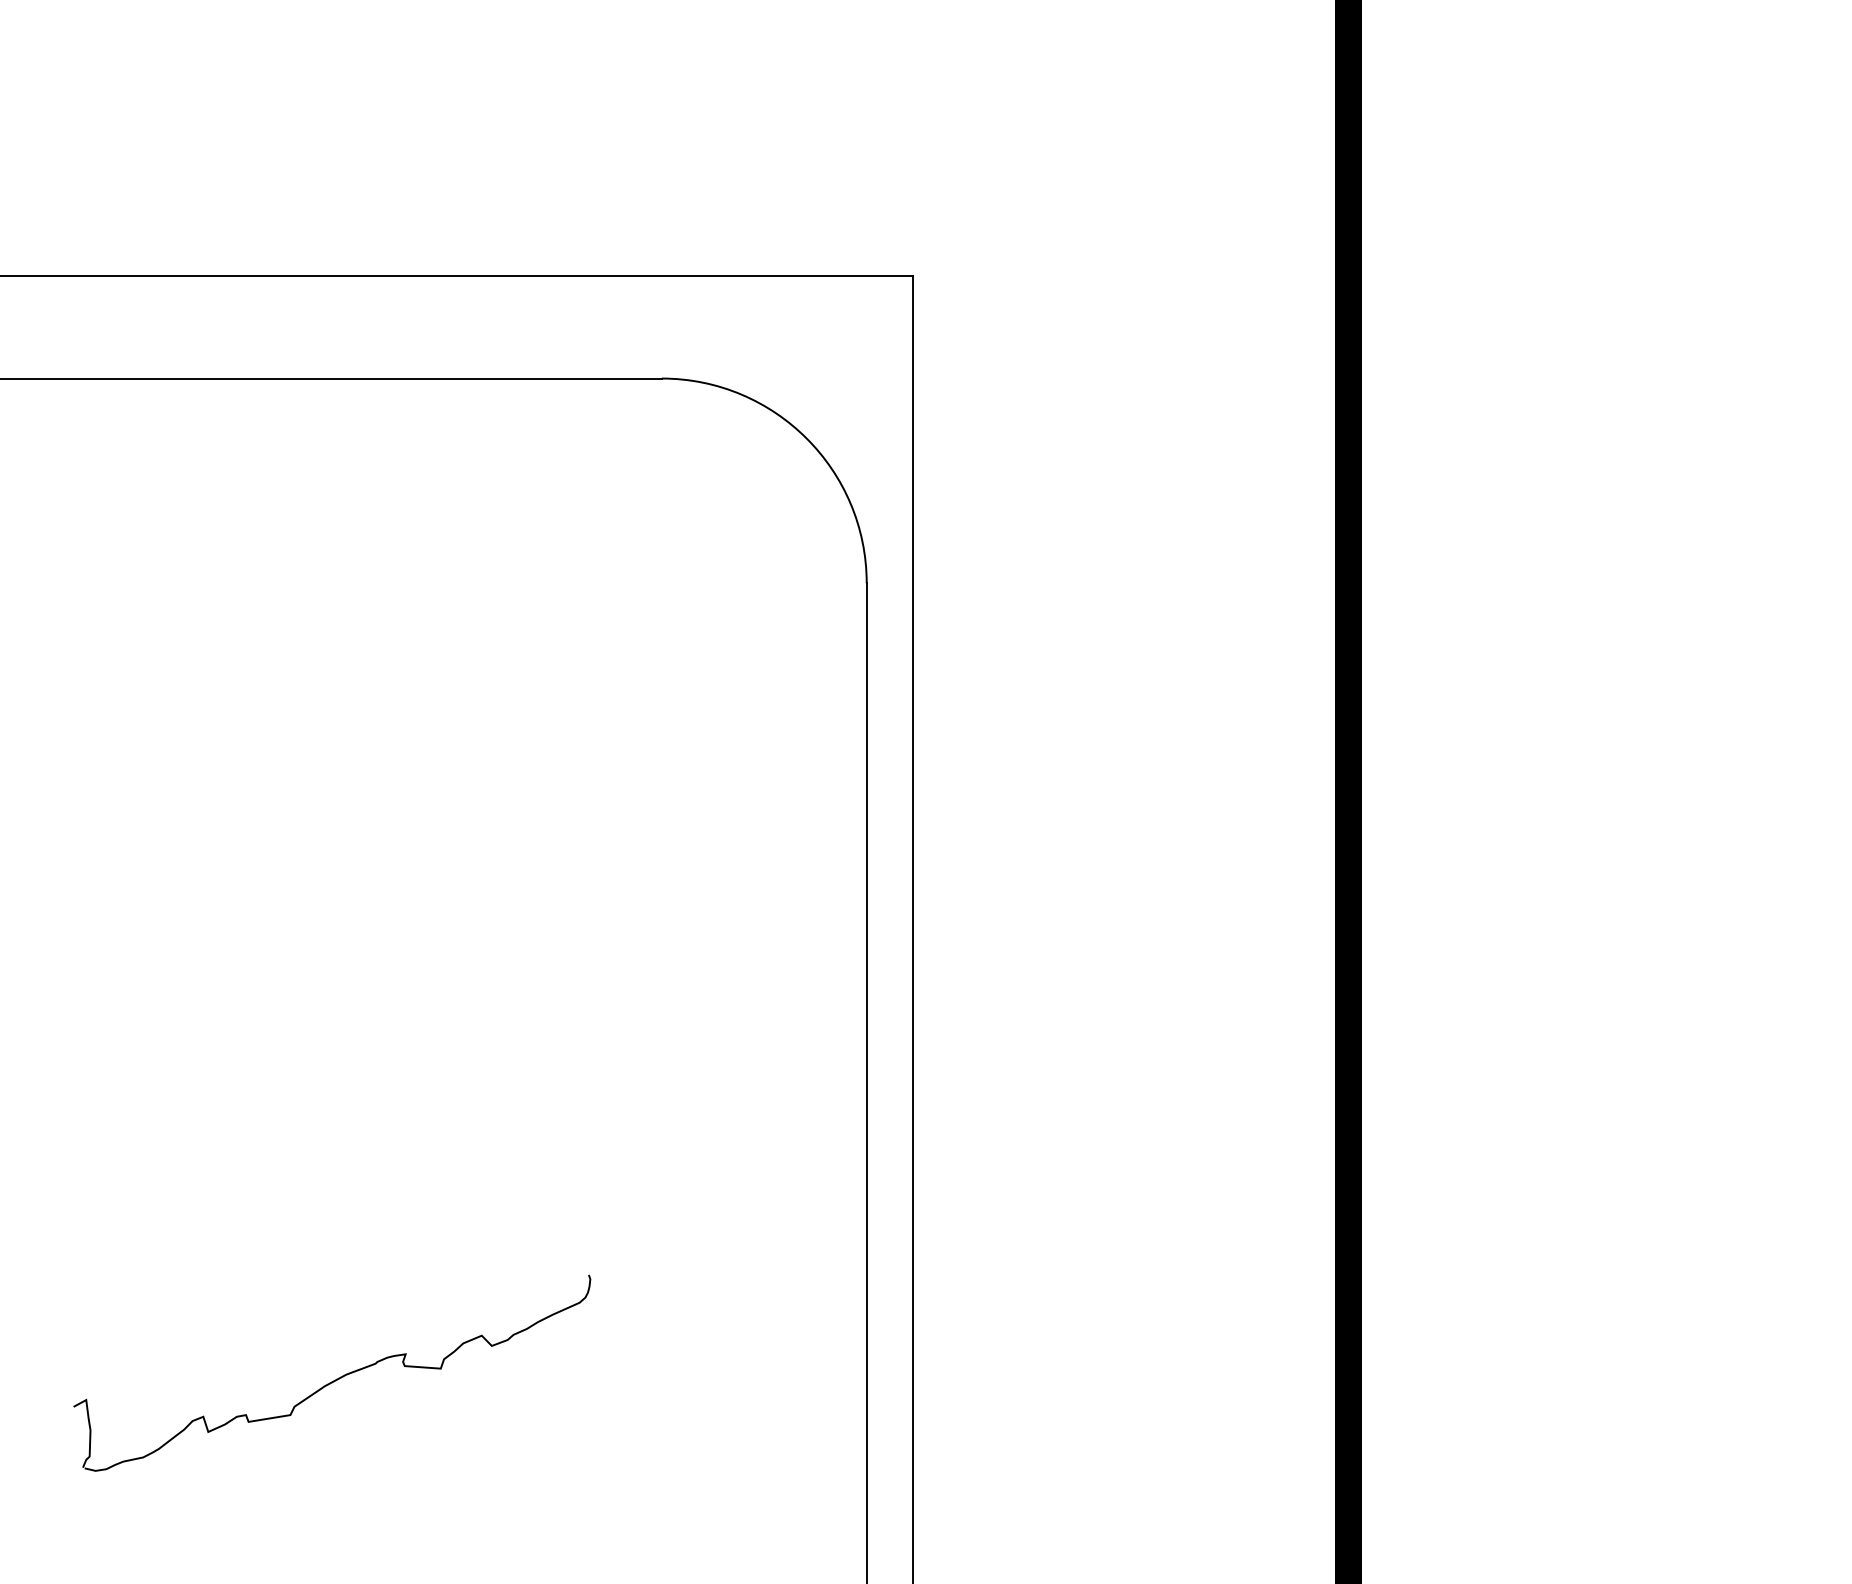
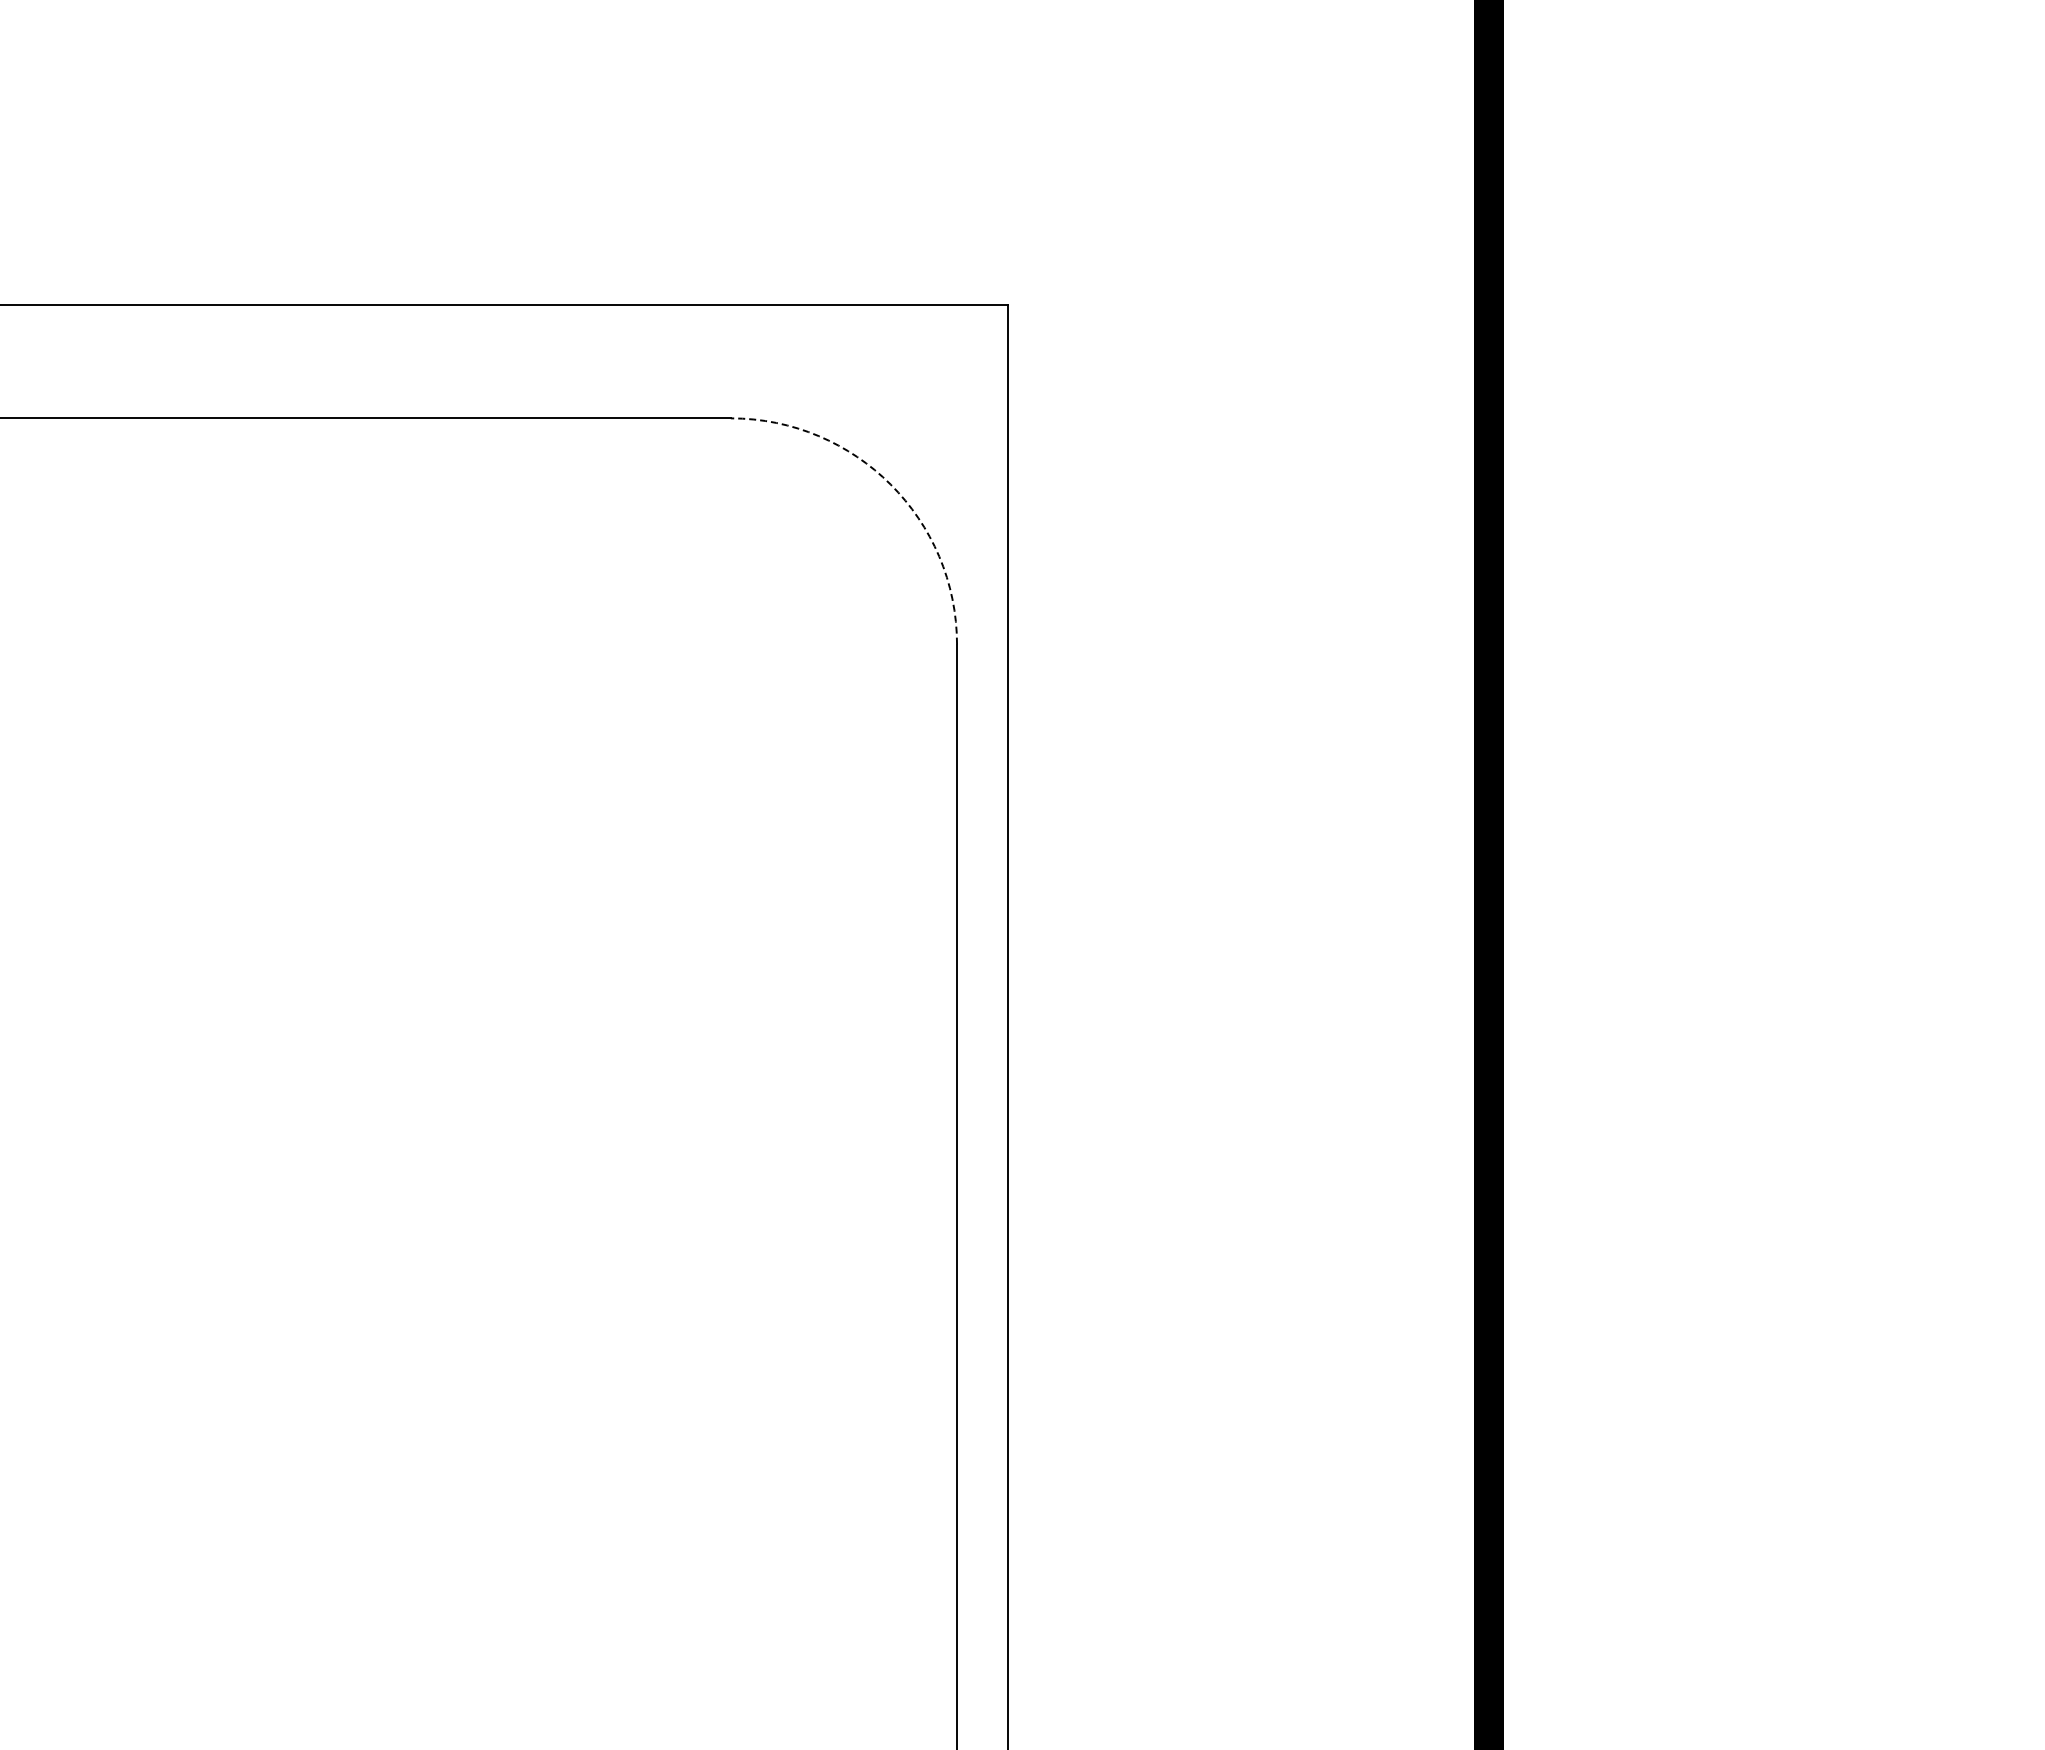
arc: (806, 438) -> (890, 484), solid -> dashed
part: (335, 1379) -> (370, 1523), removed

